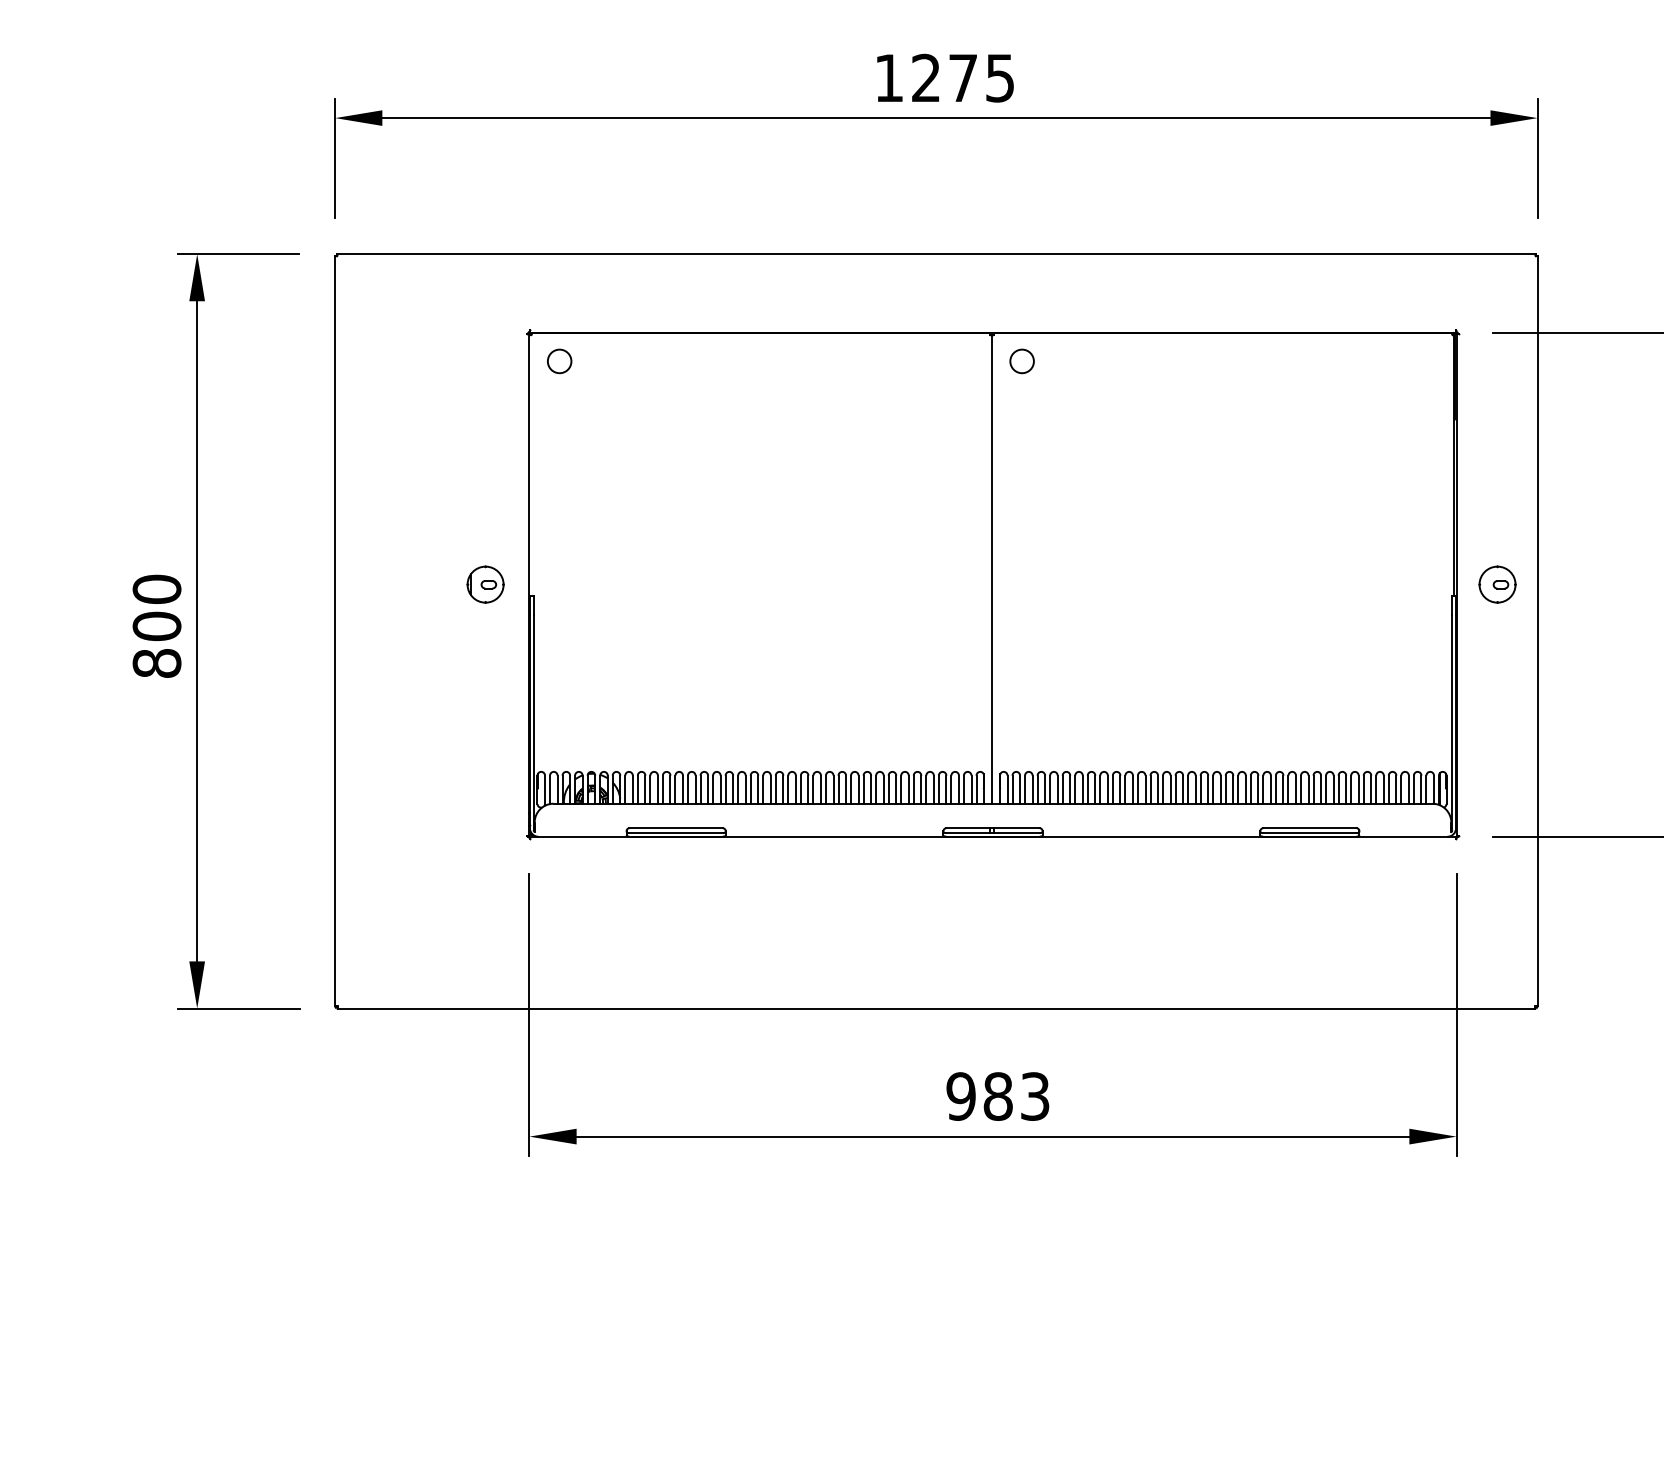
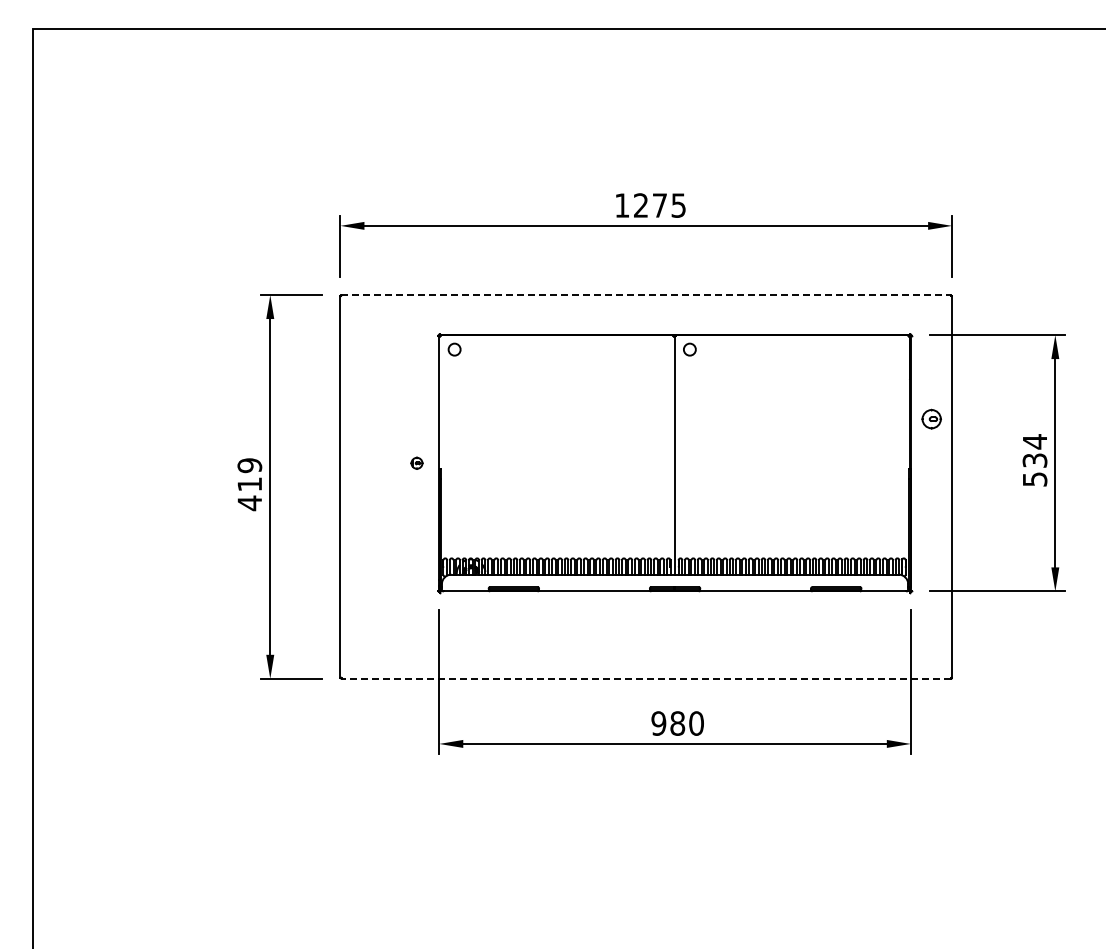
line: (936, 254) -> (646, 295), solid -> dashed
part: (1497, 583) -> (931, 418), moved
part: (484, 585) -> (416, 463), size x0.6
text: (156, 626) -> (249, 484), 800 -> 419
line: (936, 1007) -> (646, 678), solid -> dashed
text: (1035, 1096) -> (696, 723), 983 -> 980

